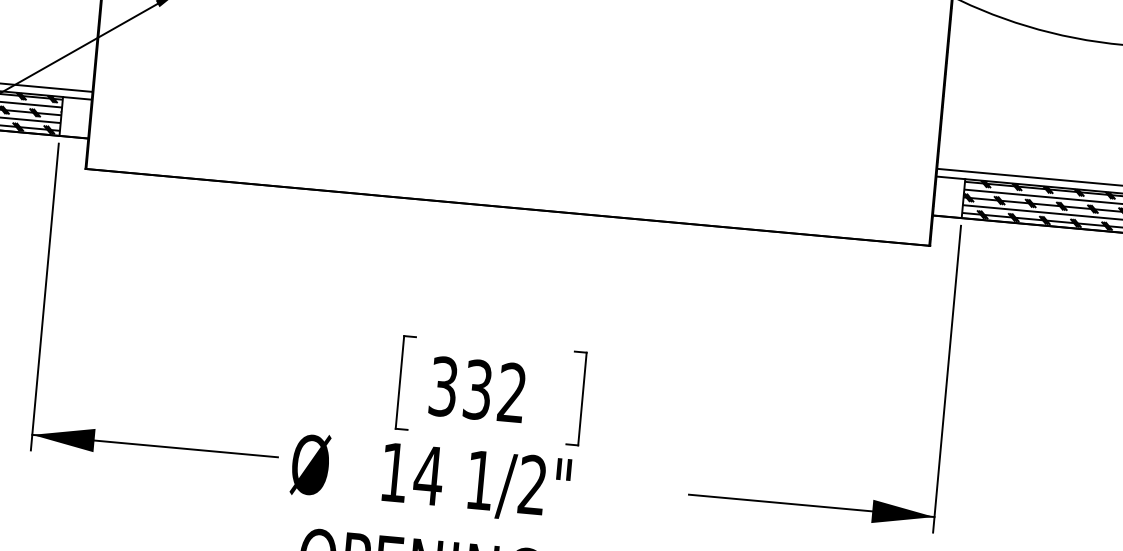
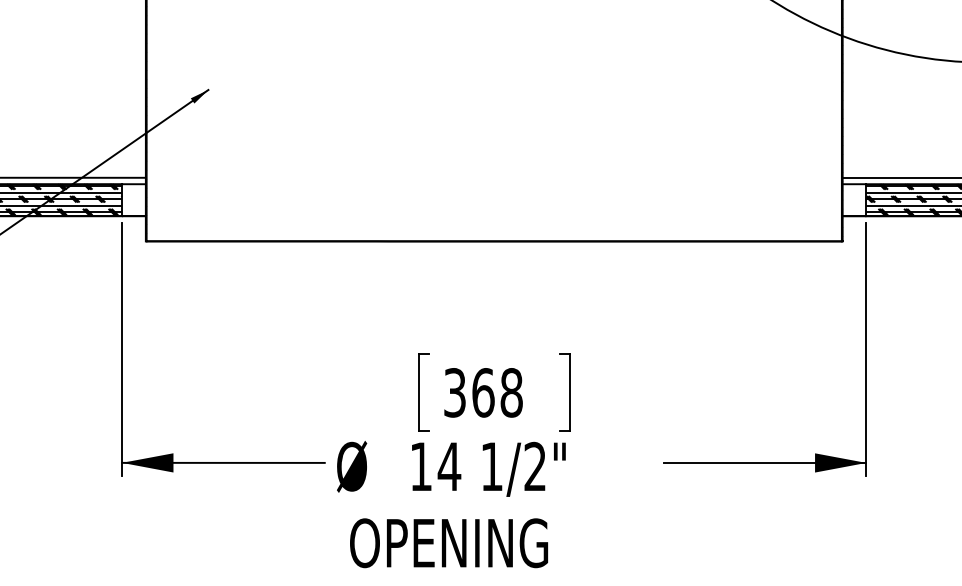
text: (495, 390) -> (497, 392), 332 -> 368

